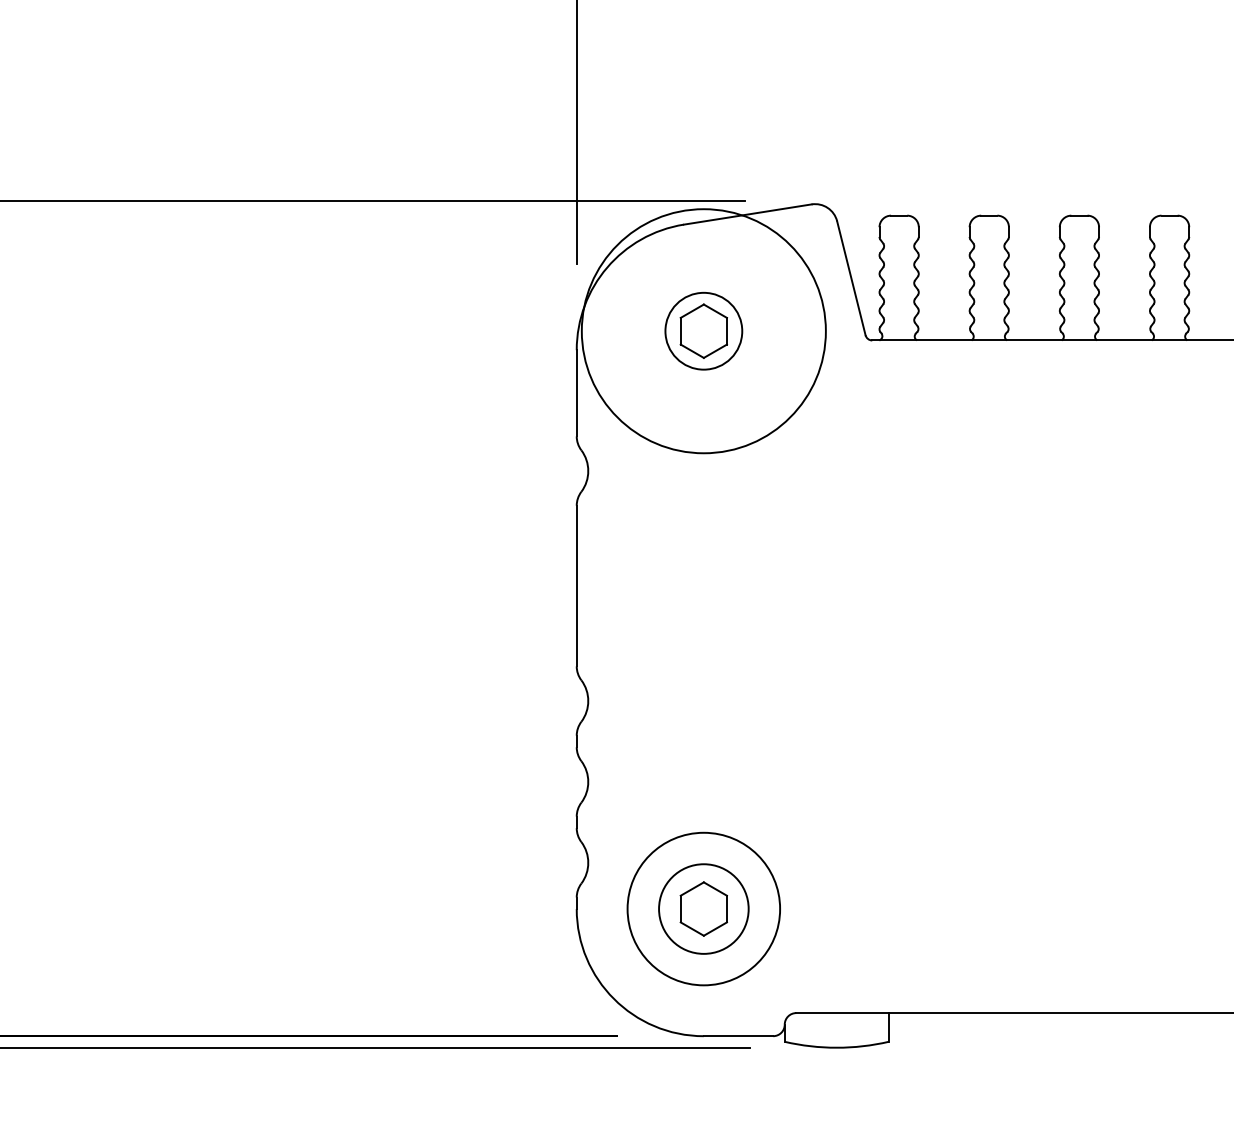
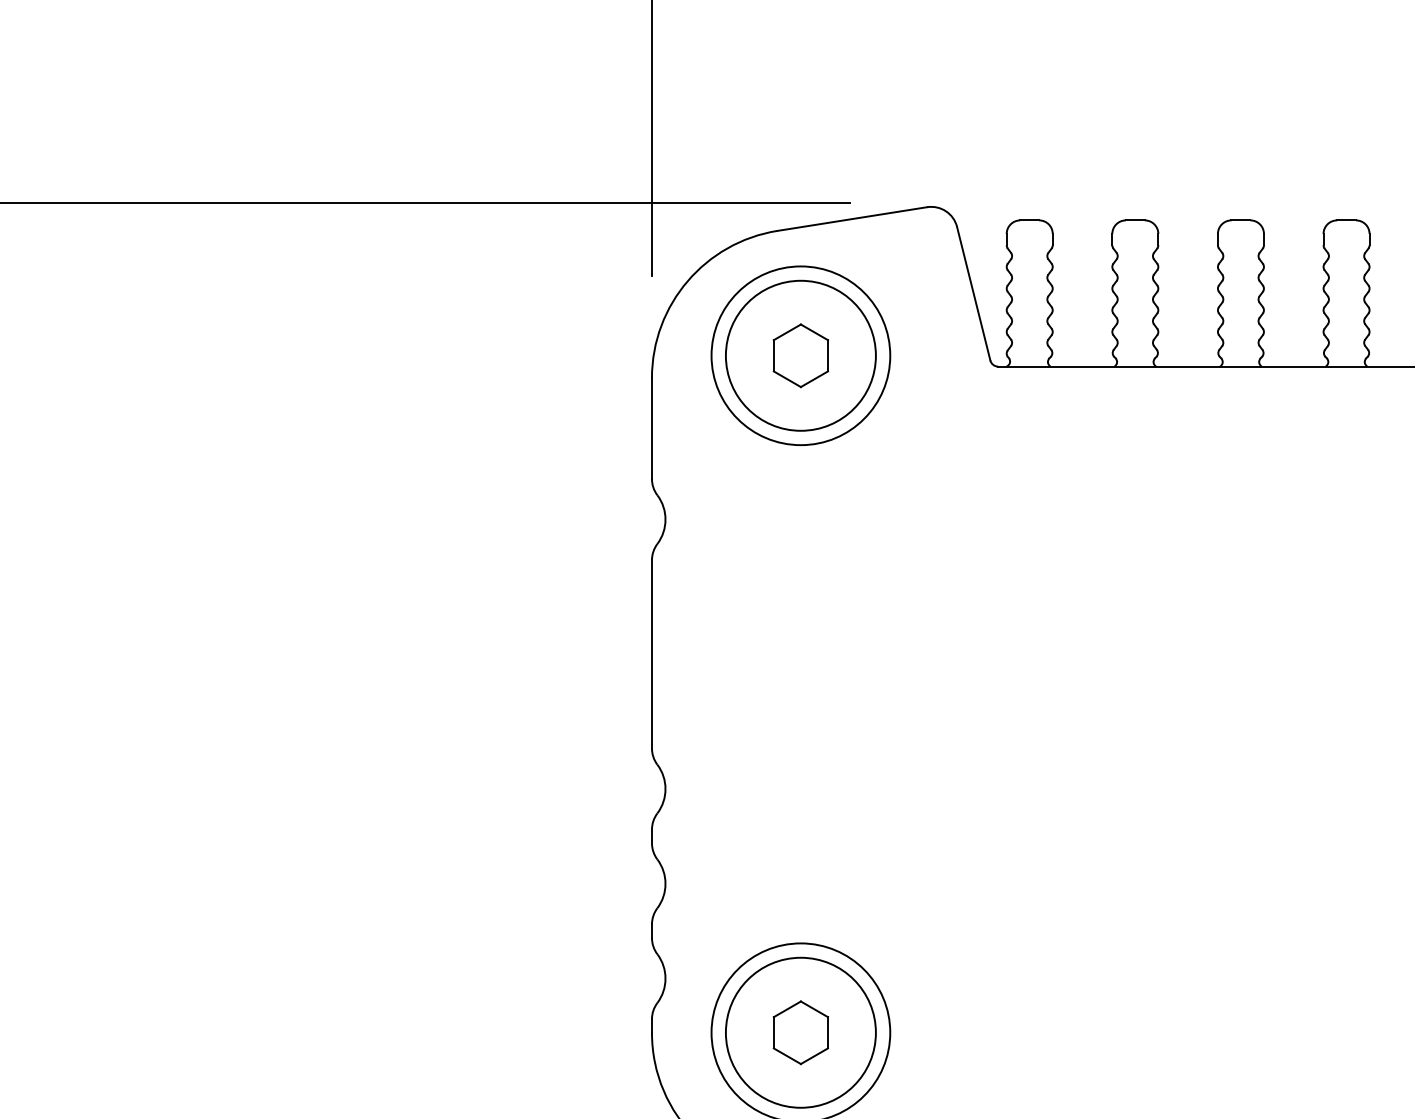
circle: (703, 330) -> (800, 354), size x0.62
circle: (703, 331) -> (800, 356), size x1.67
circle: (703, 909) -> (800, 1033), size x1.43

